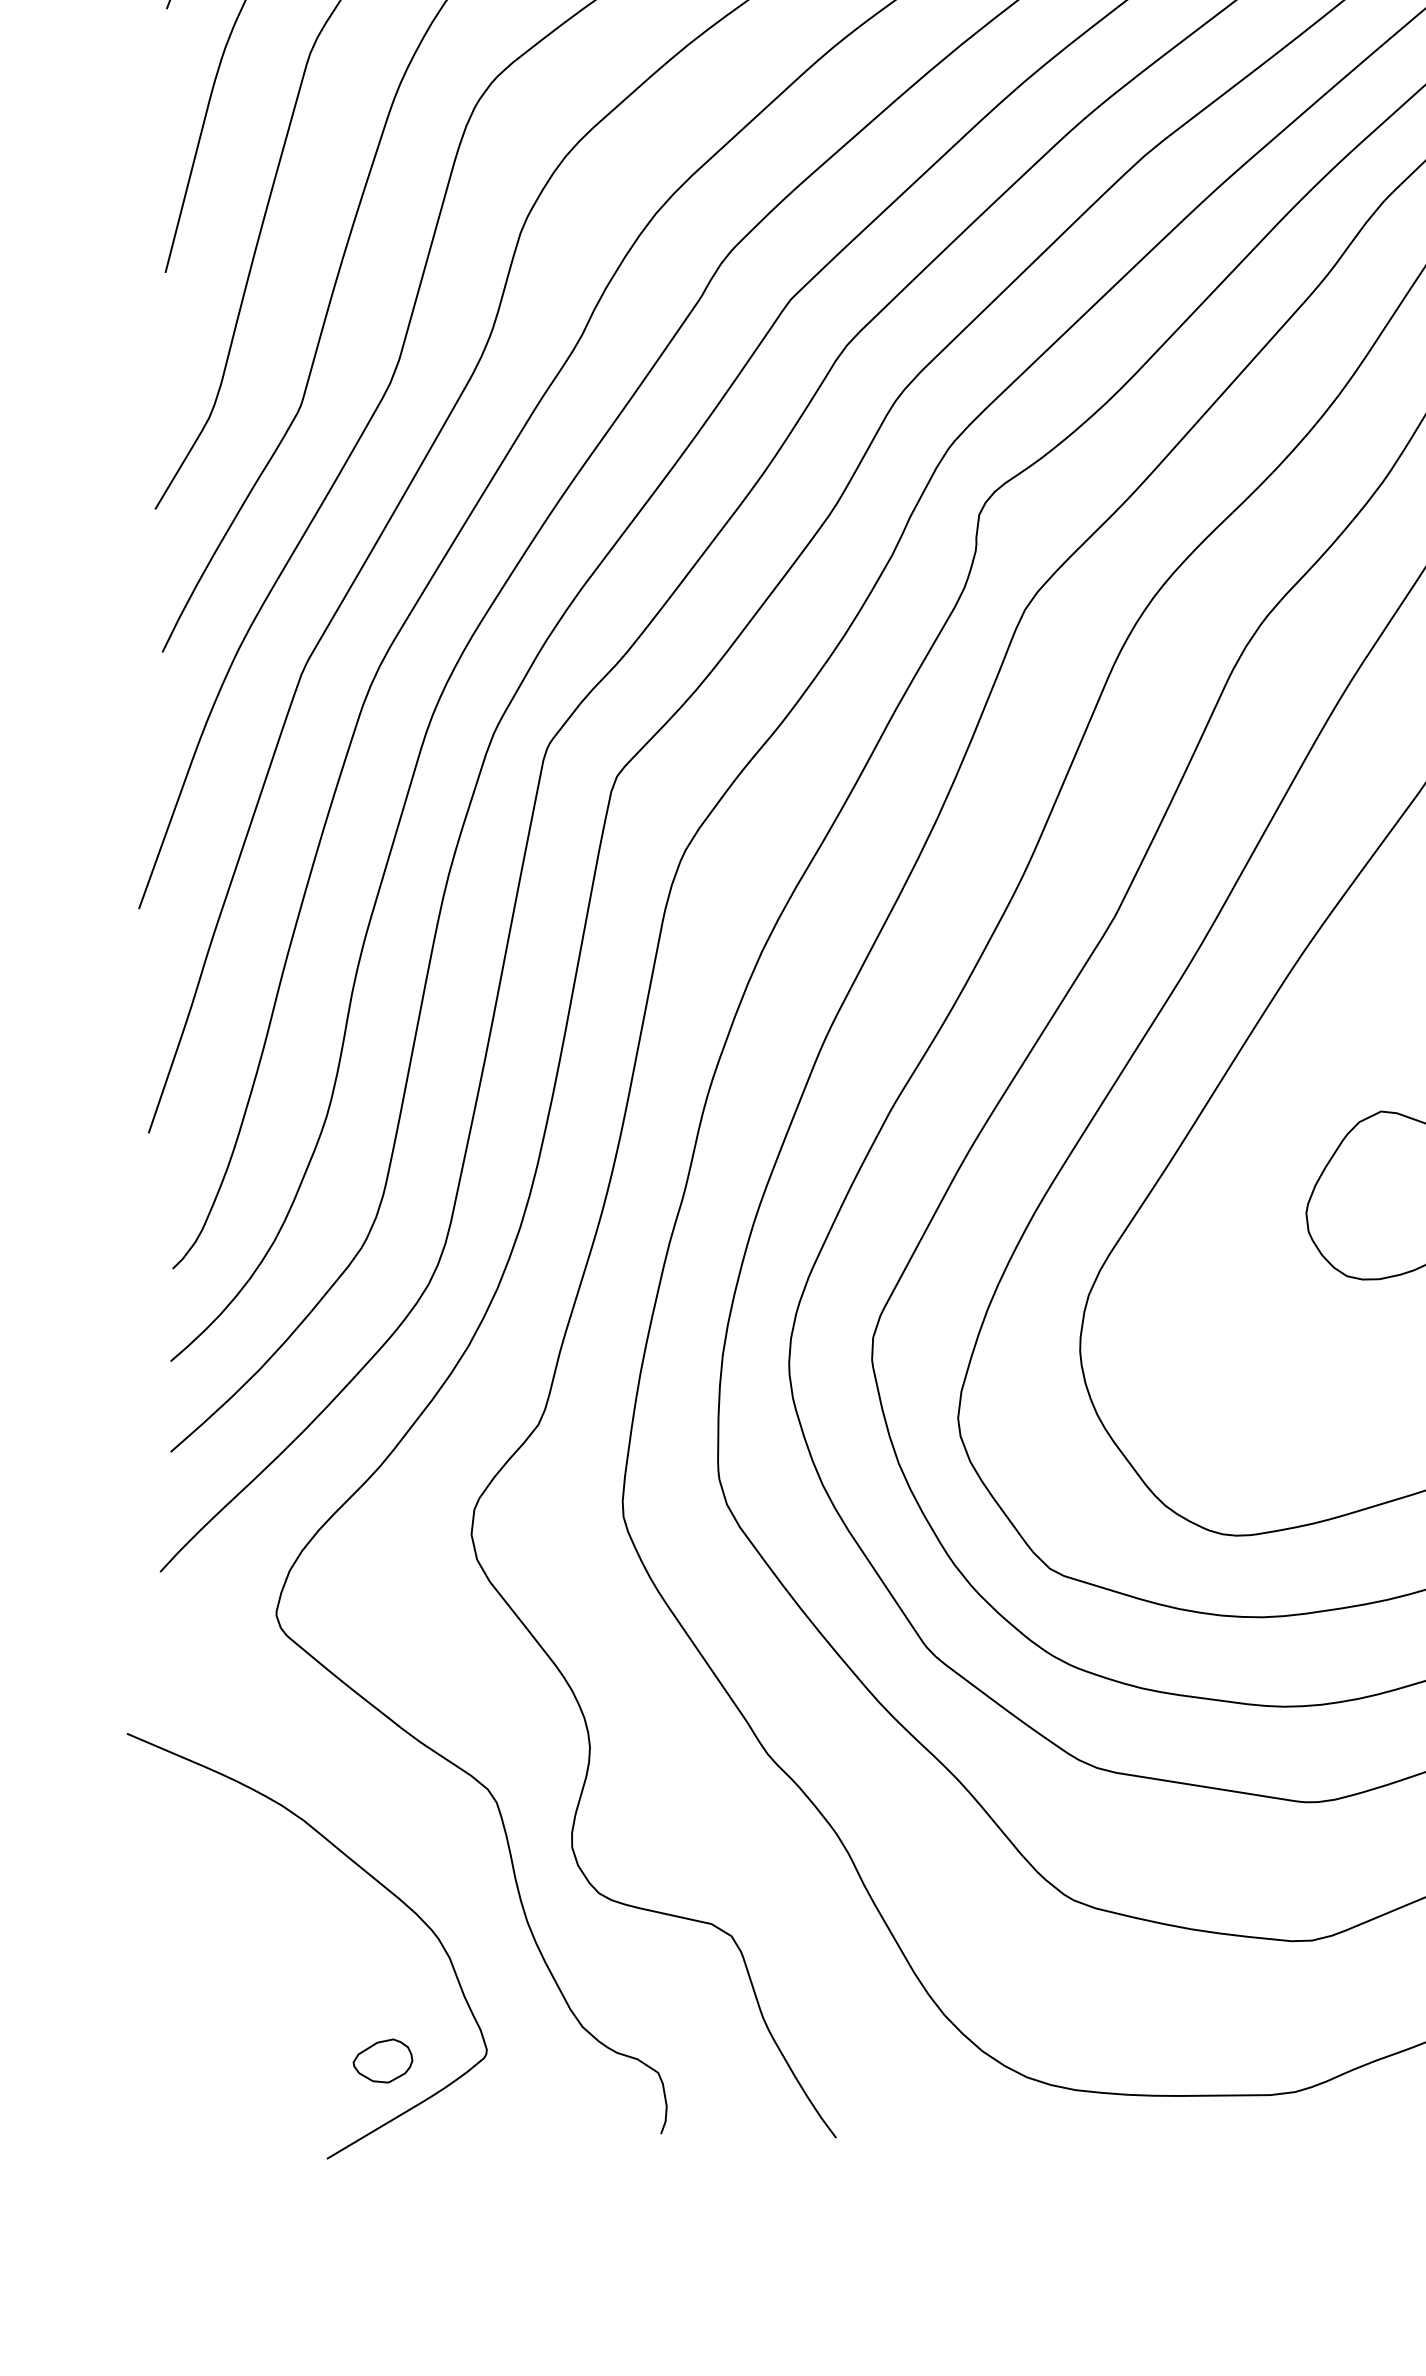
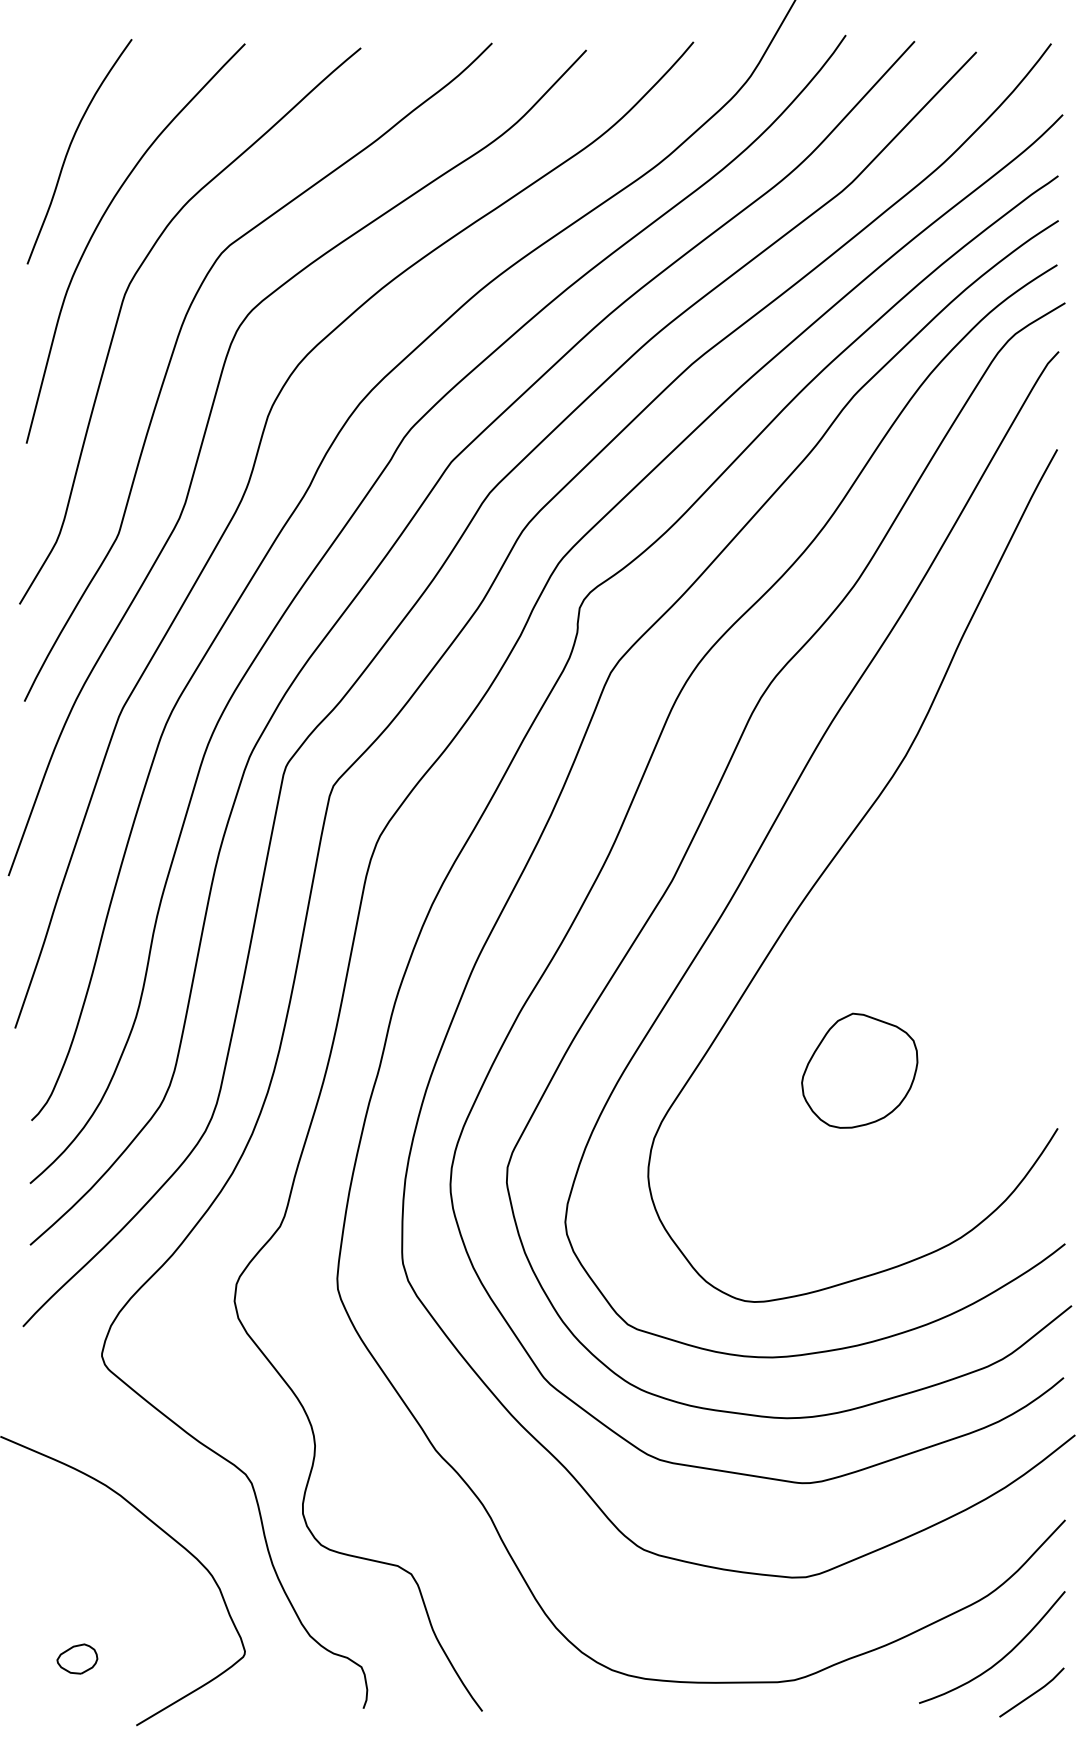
part: (383, 2060) -> (77, 1658), moved

